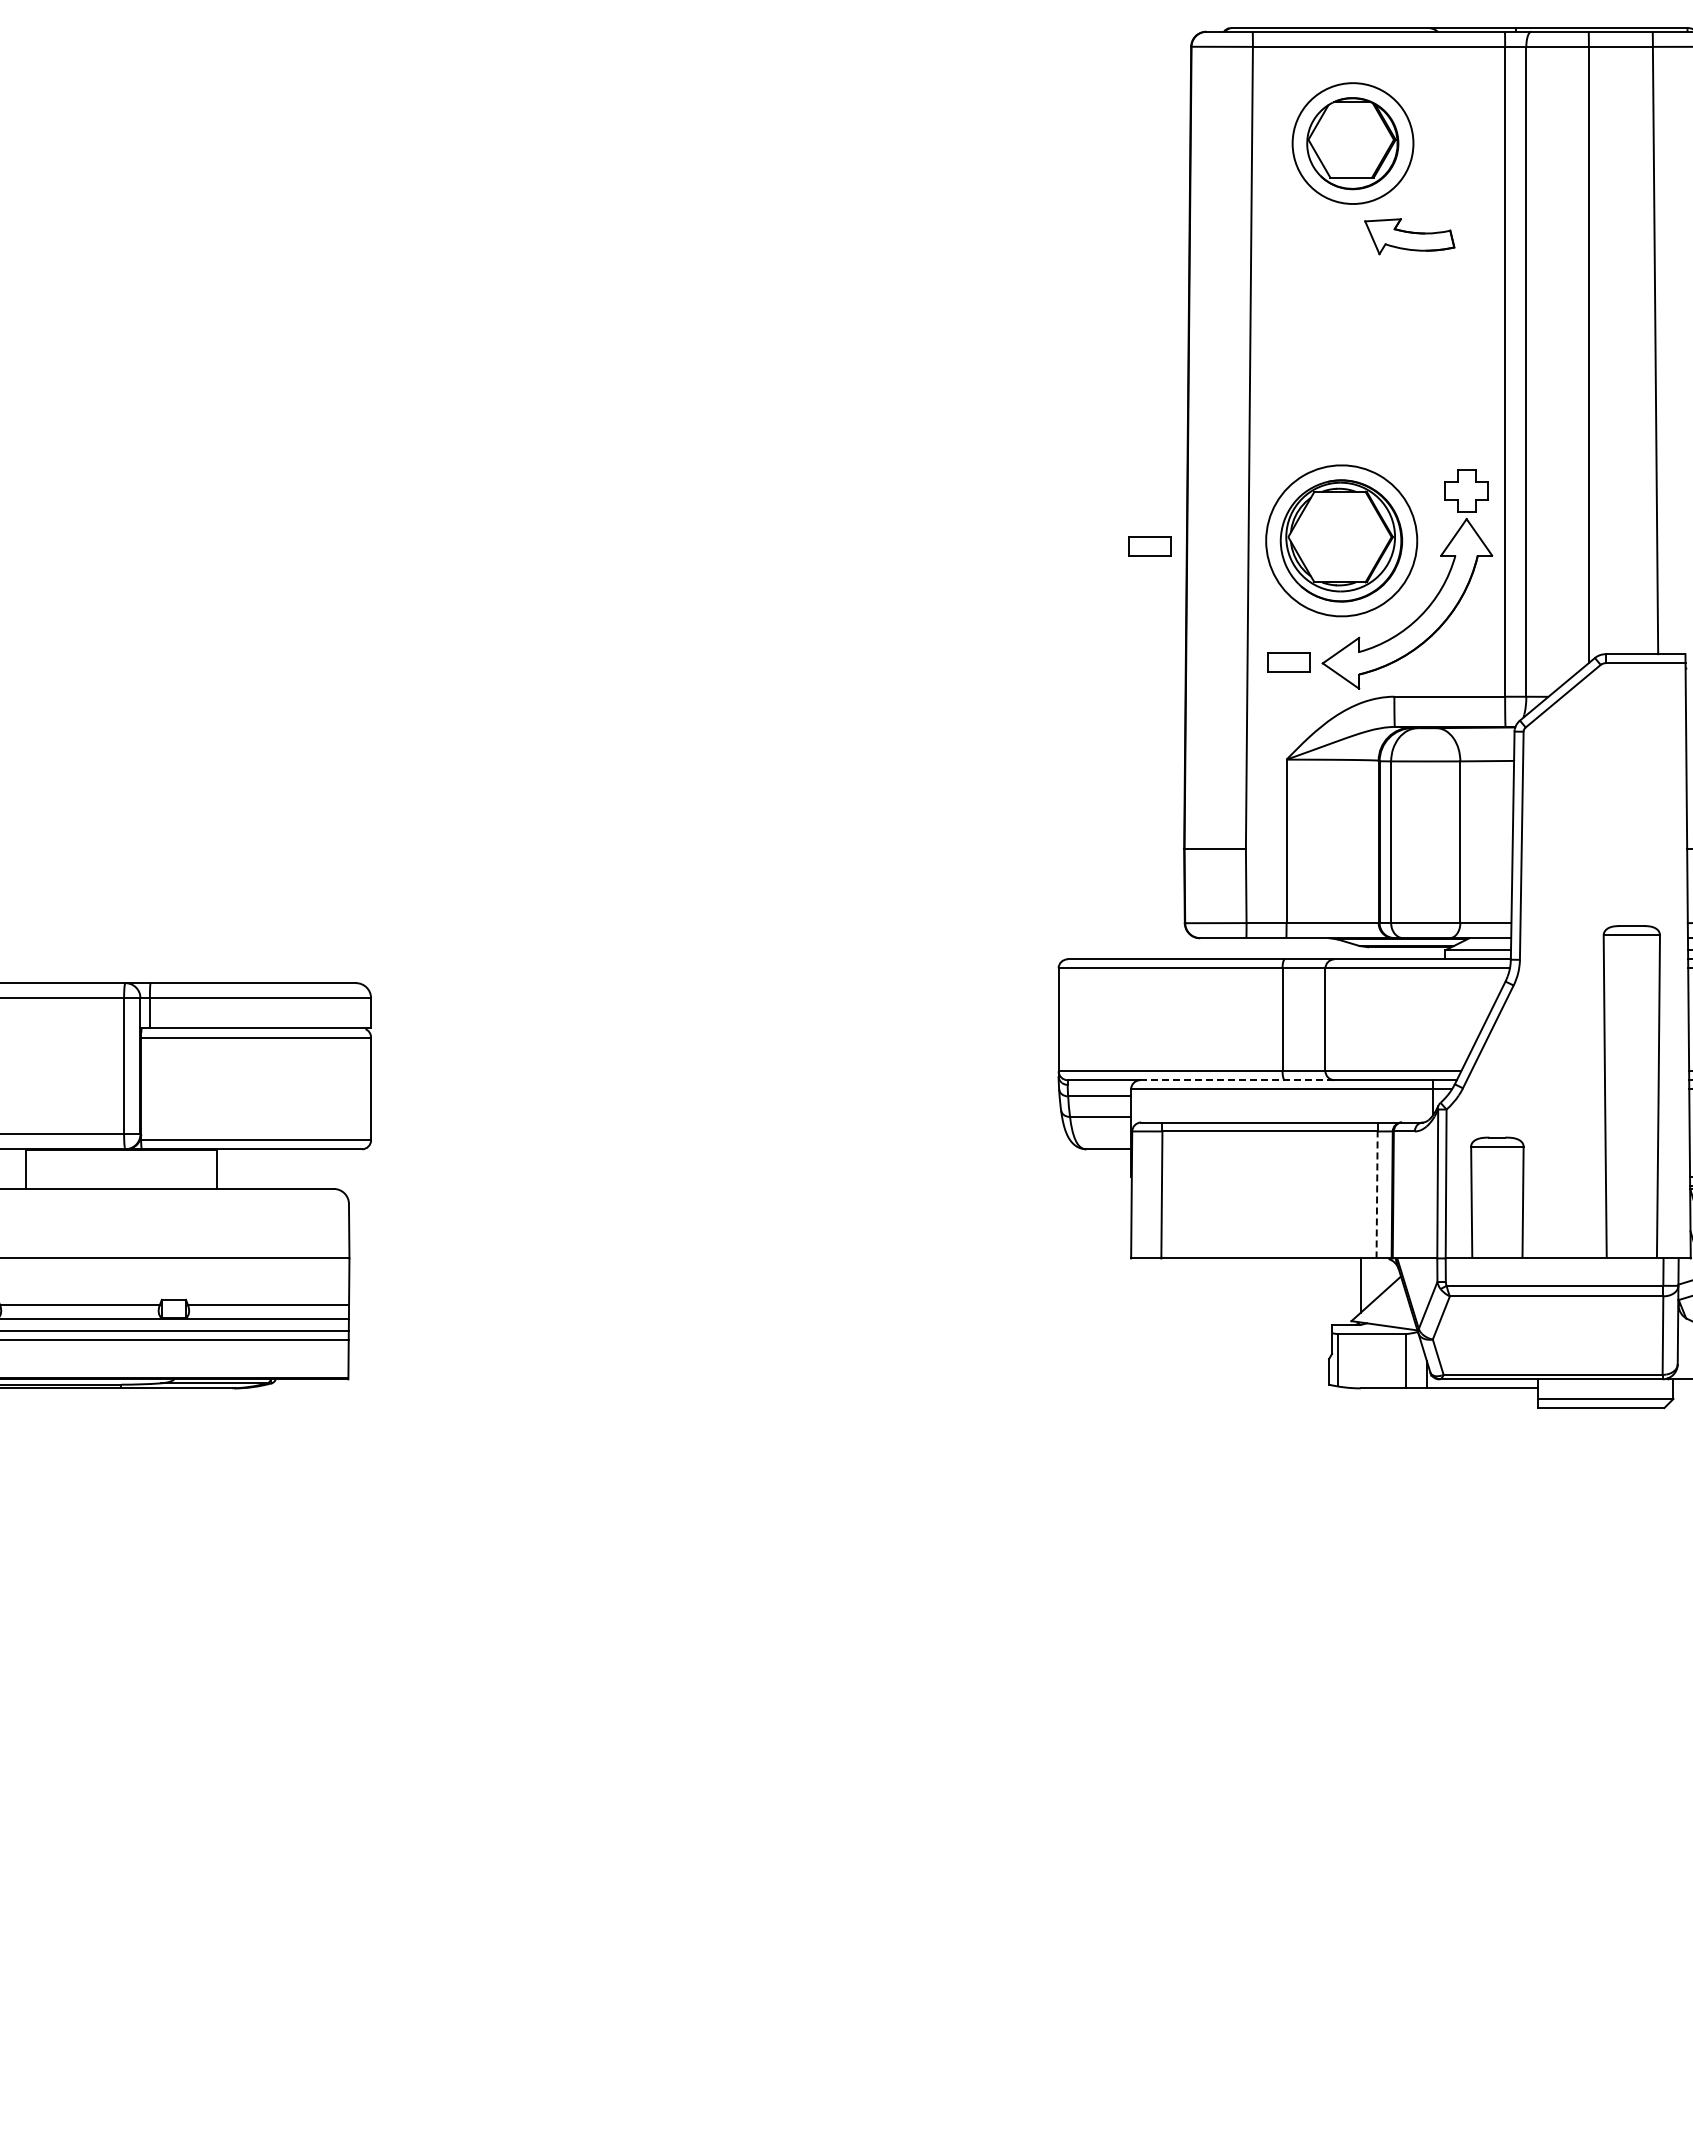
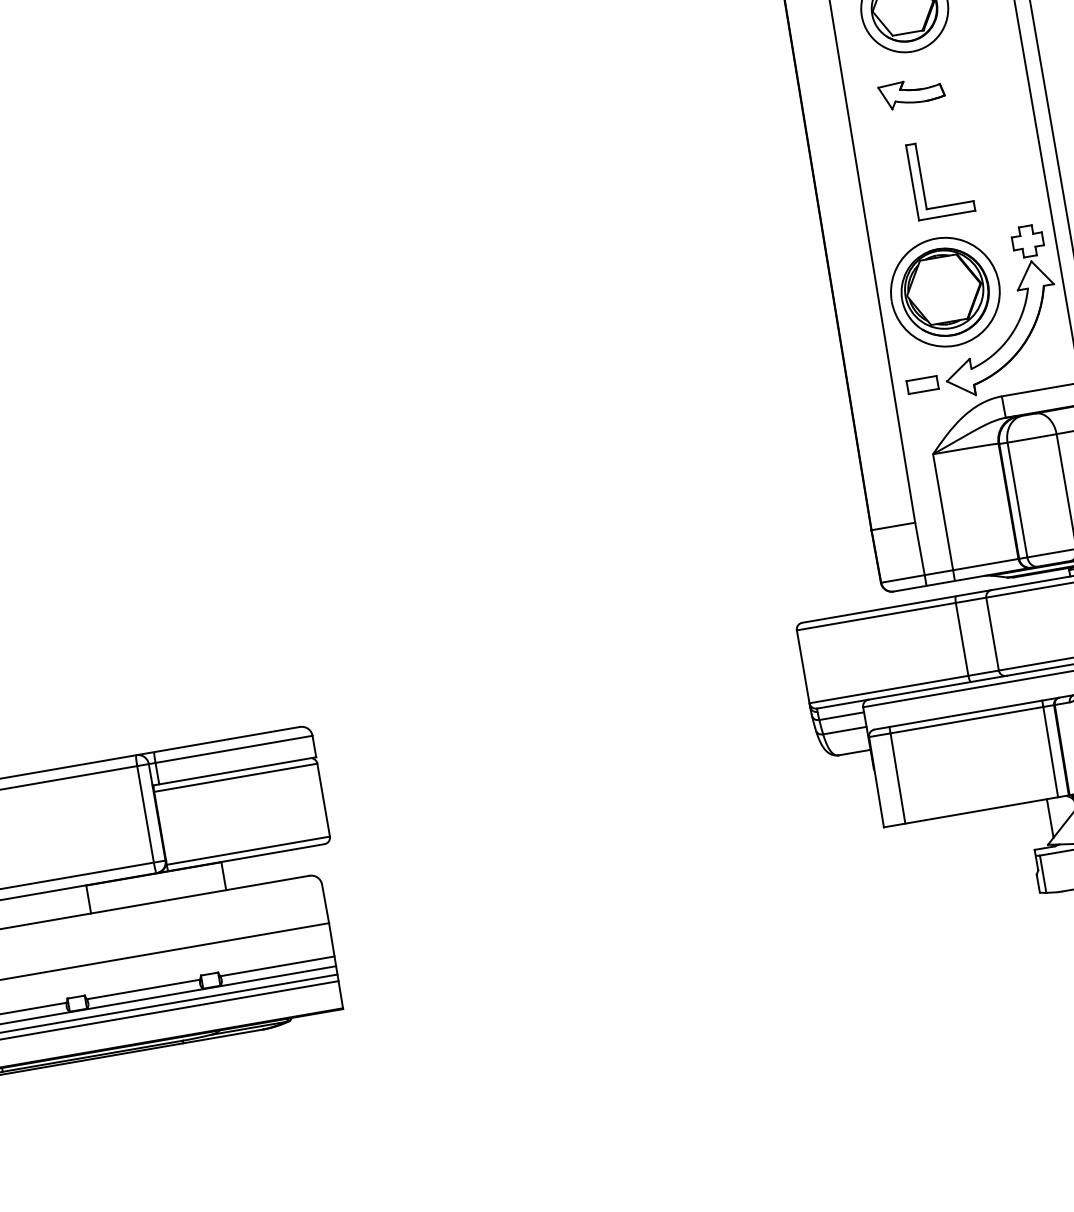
part: (1409, 236) -> (911, 93), moved
part: (1336, 383) -> (922, 181), added
part: (1149, 546) -> (809, 319), removed
line: (1237, 1080) -> (937, 687), dashed -> solid
line: (1377, 1194) -> (1050, 751), dashed -> solid

